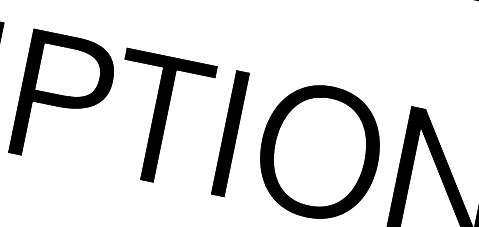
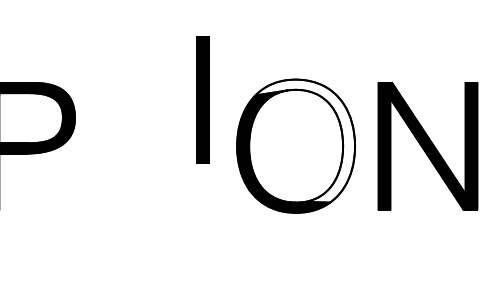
part: (159, 119) -> (129, 146), removed
part: (229, 133) -> (202, 100), moved
fill: (330, 148) -> (305, 140), removed

